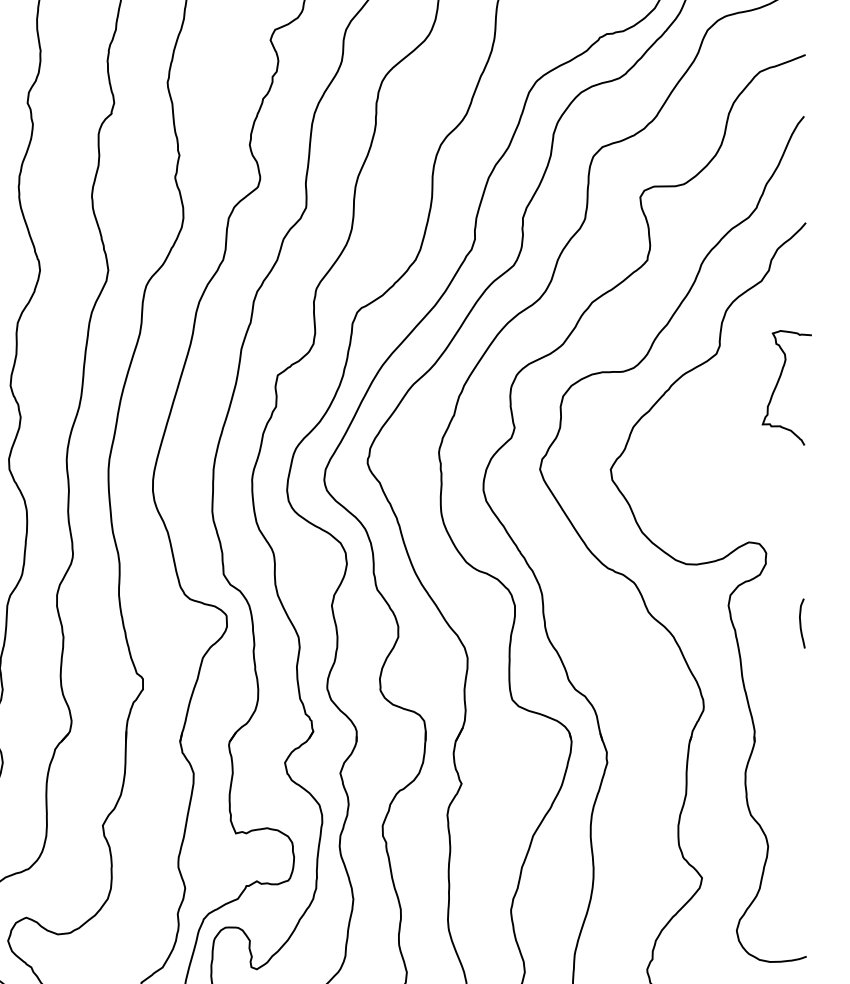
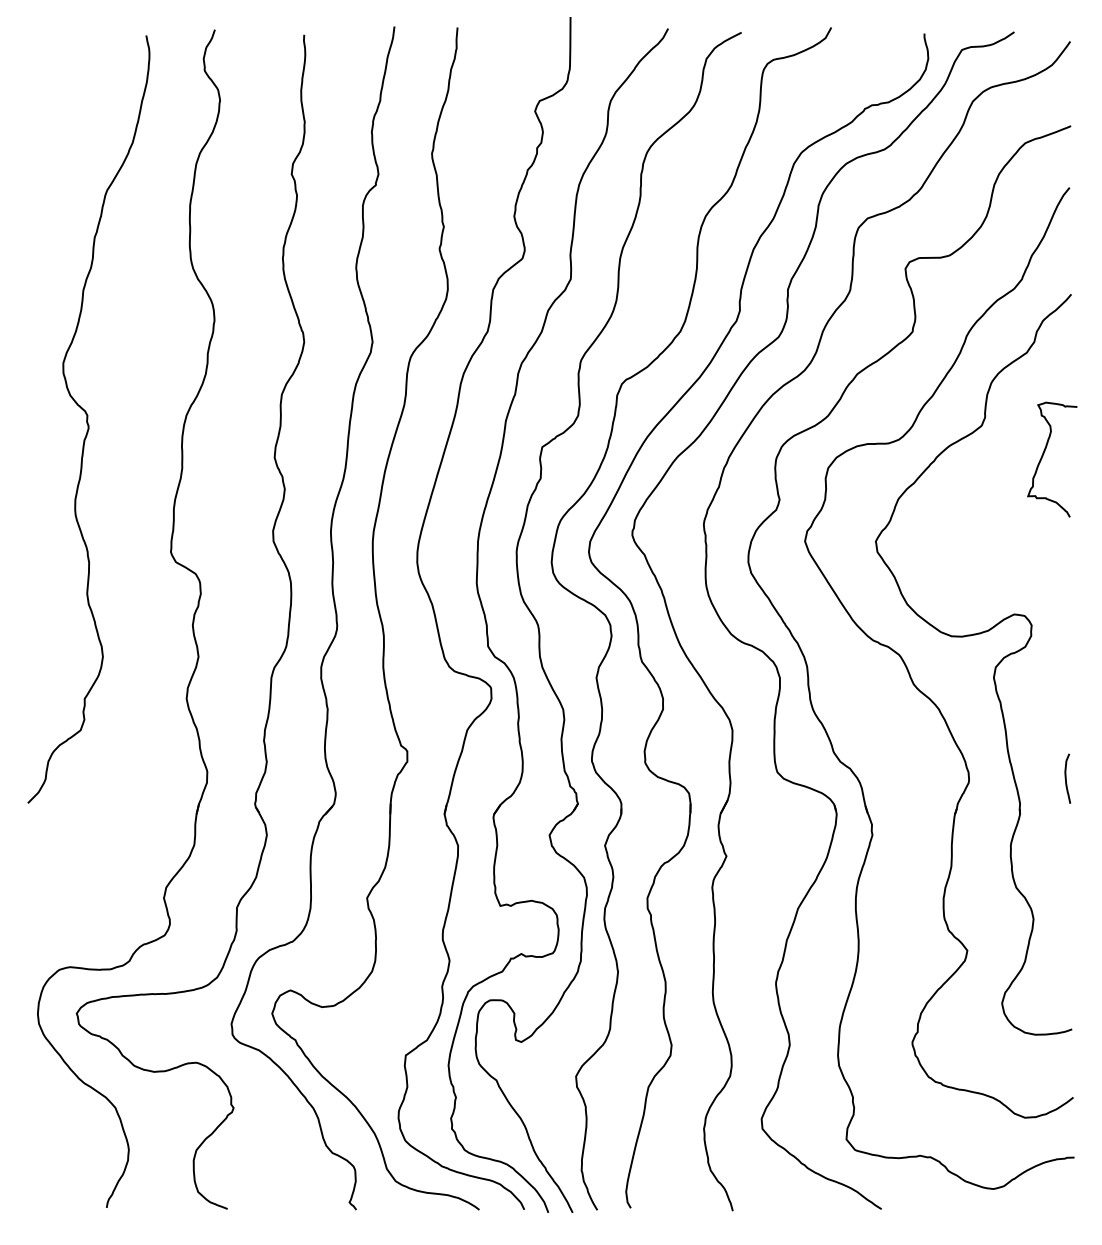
curve: (801, 623) -> (1066, 778), moved

